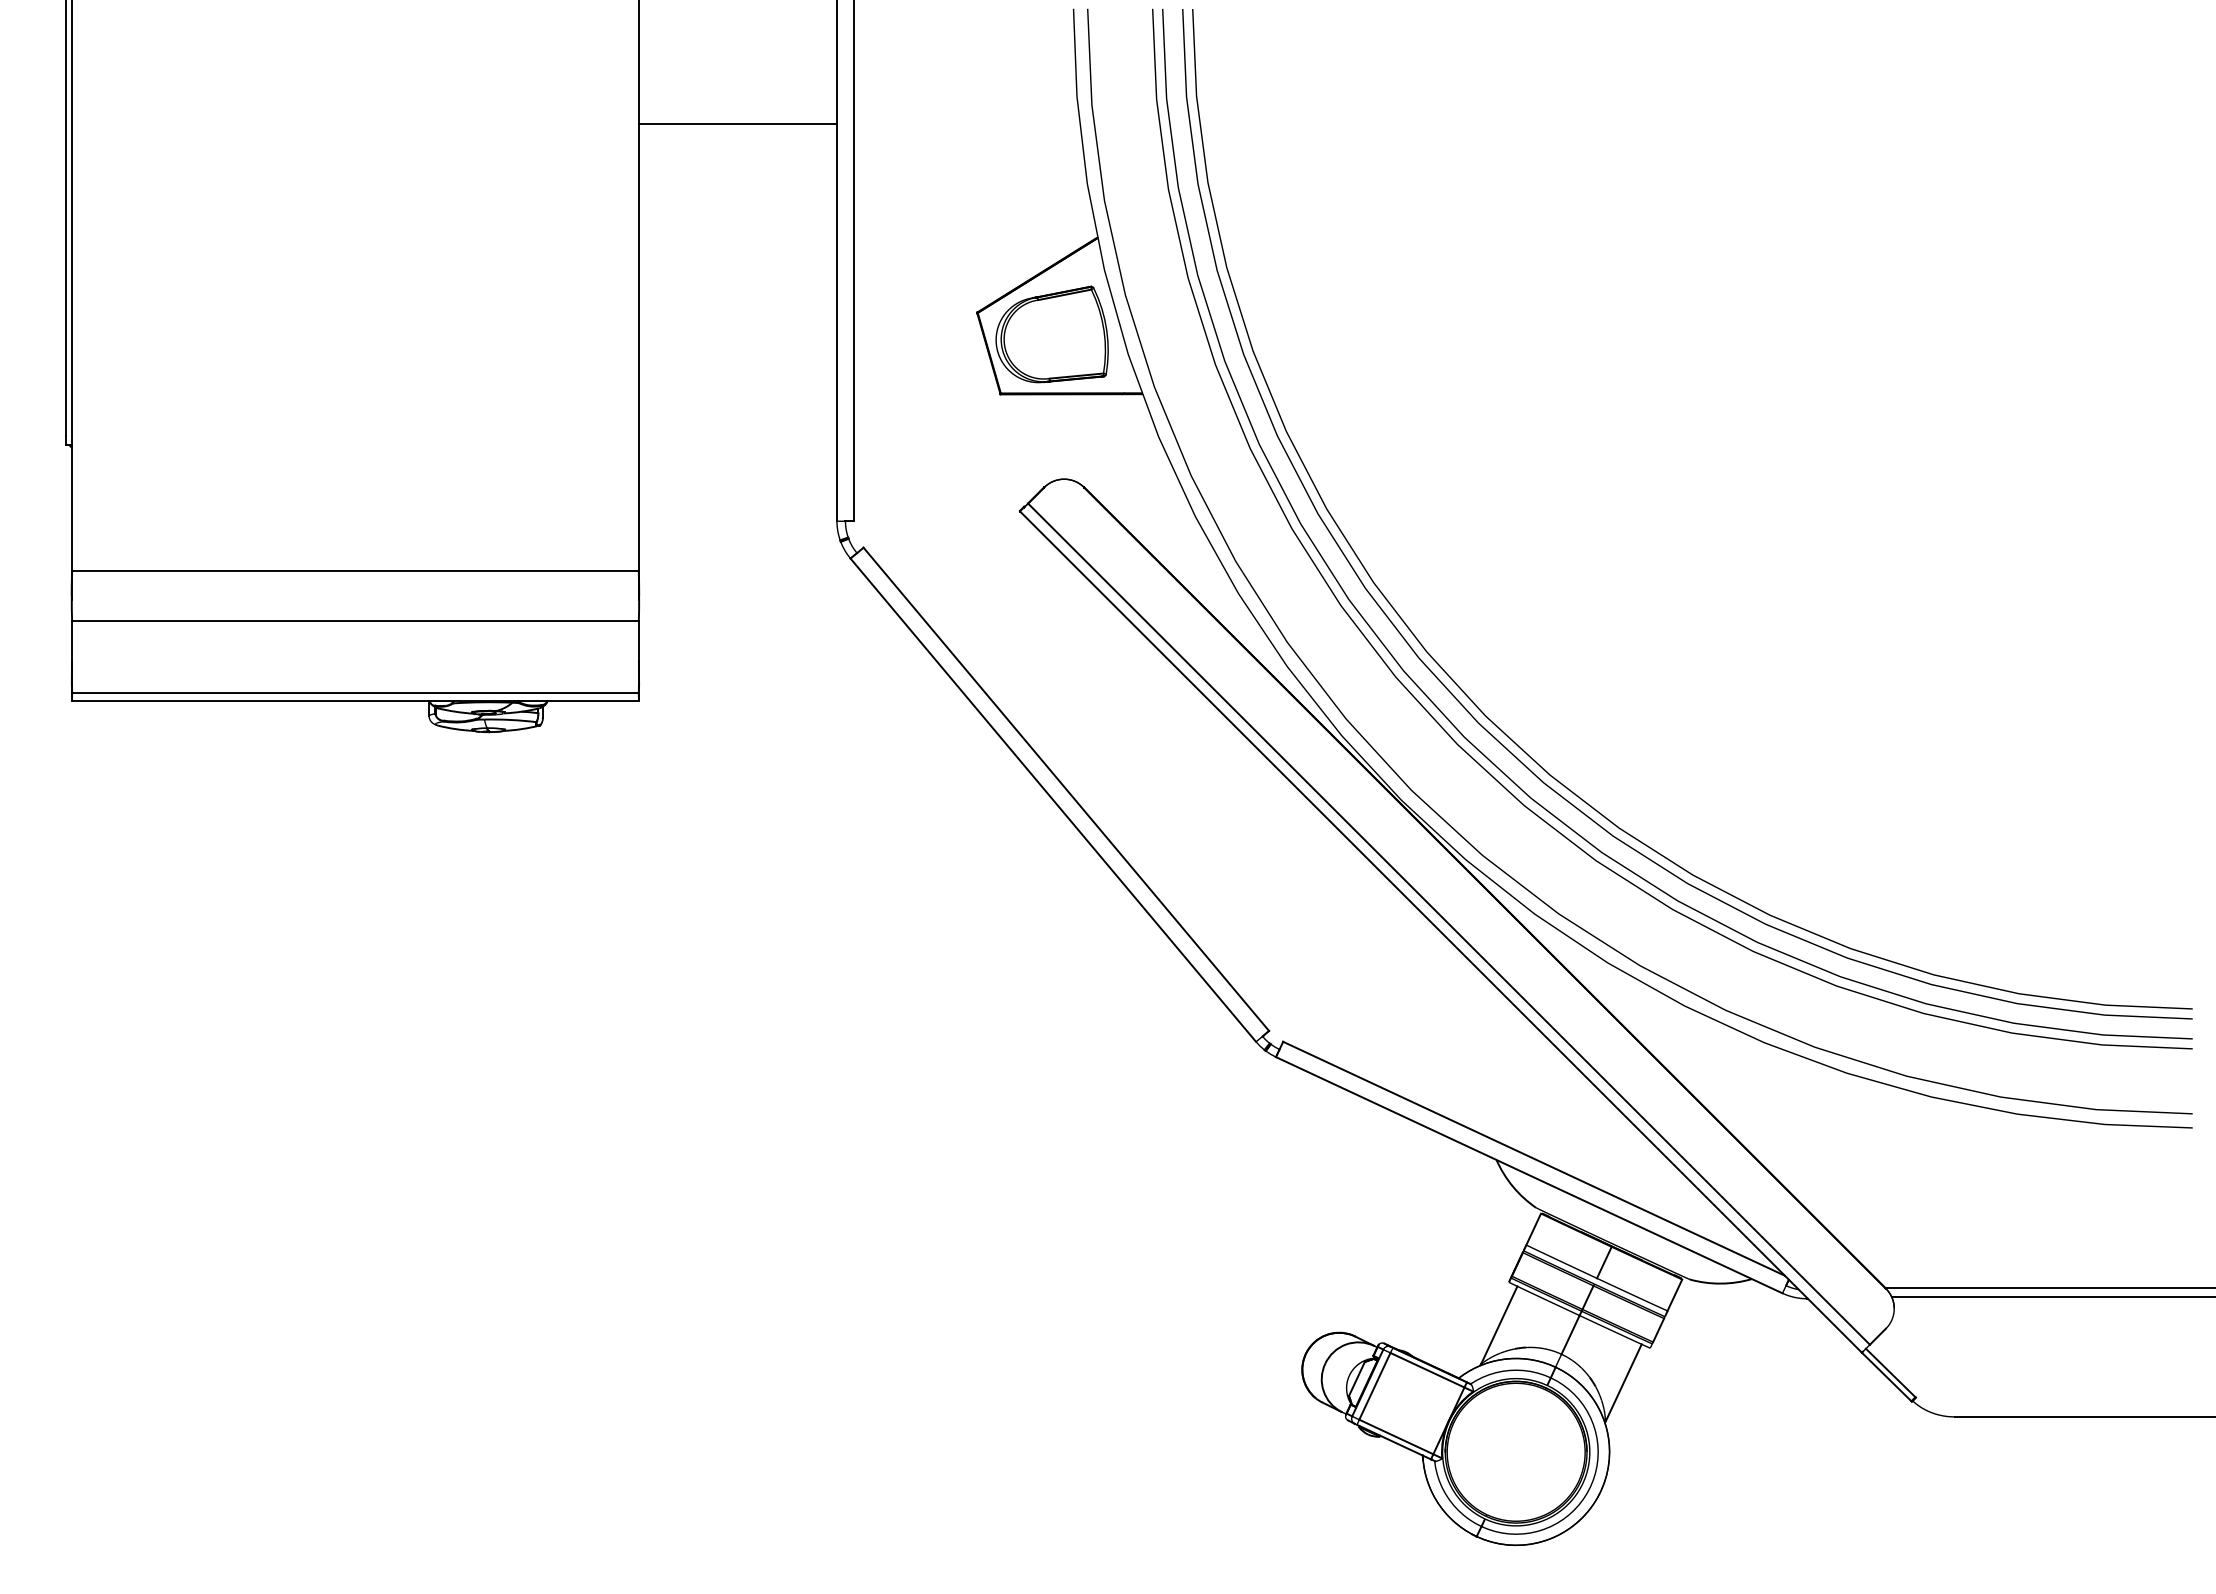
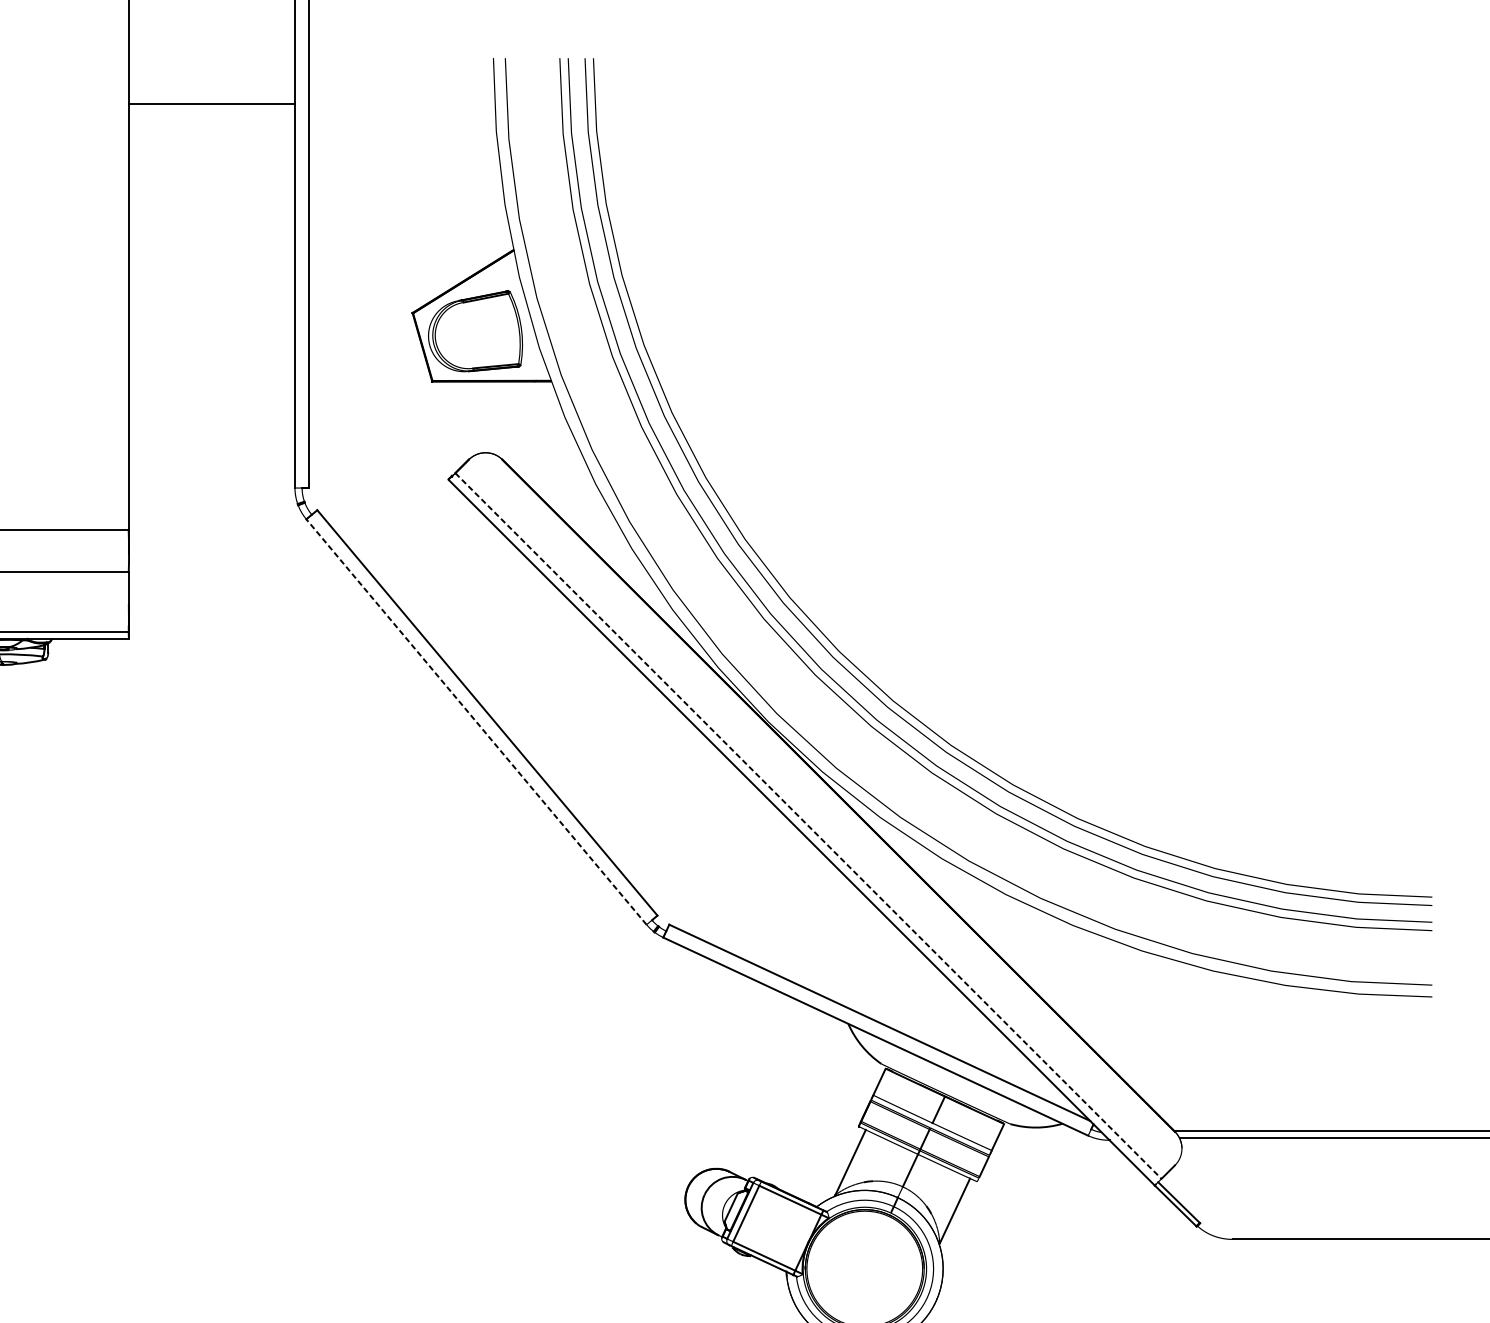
line: (737, 123) -> (211, 104), moved
line: (1052, 799) -> (475, 721), solid -> dashed
line: (1449, 924) -> (808, 826), solid -> dashed

